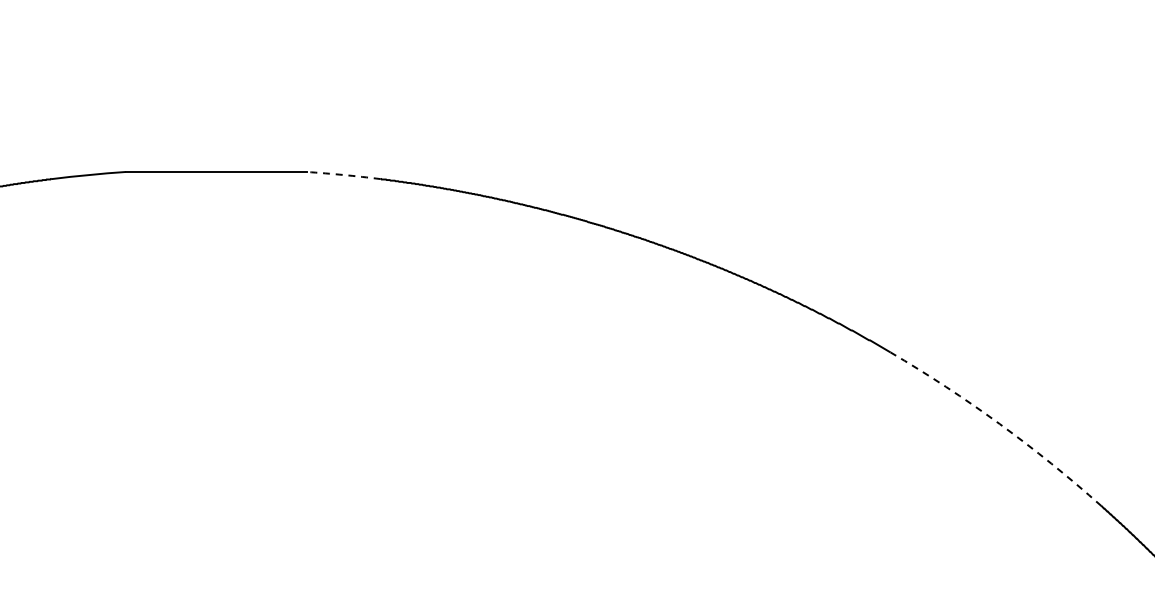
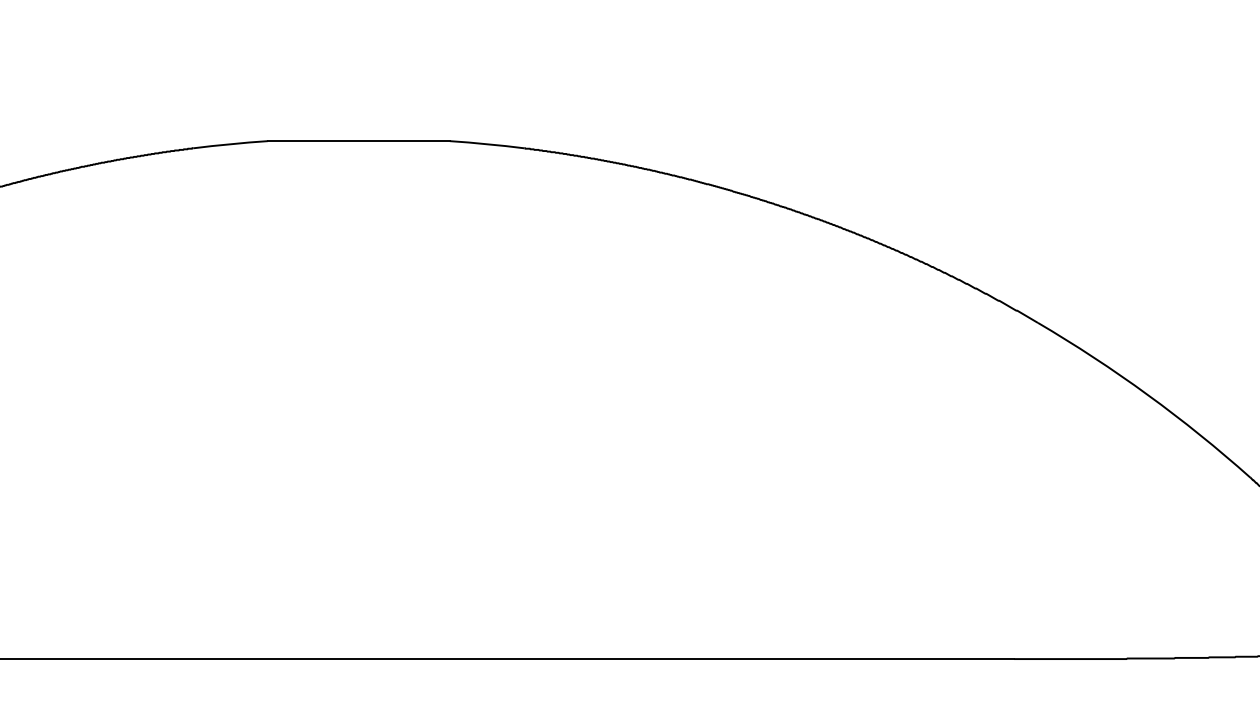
arc: (343, 175) -> (487, 144), dashed -> solid
arc: (999, 424) -> (1147, 395), dashed -> solid

